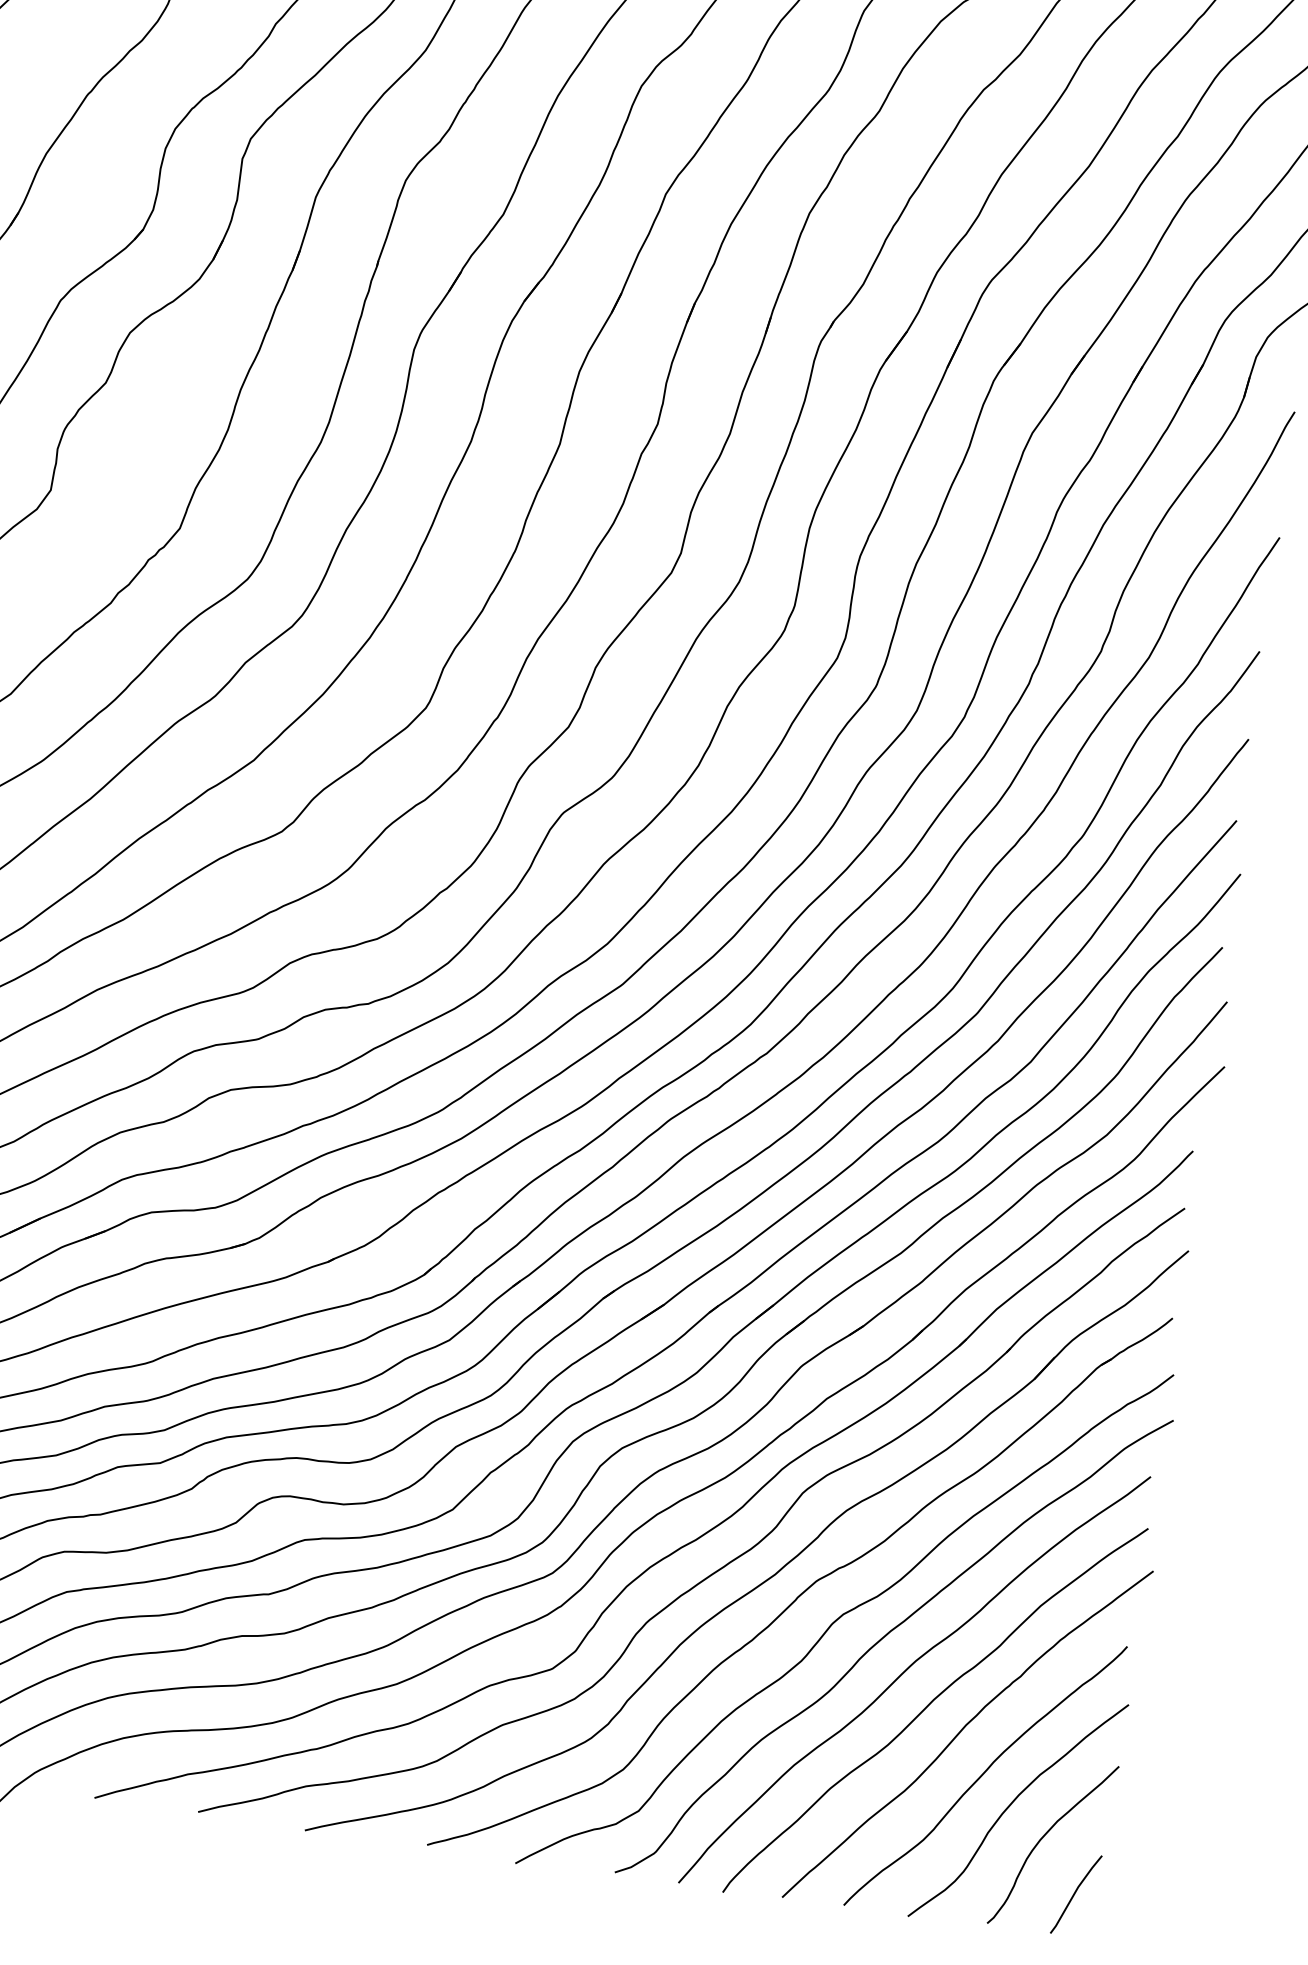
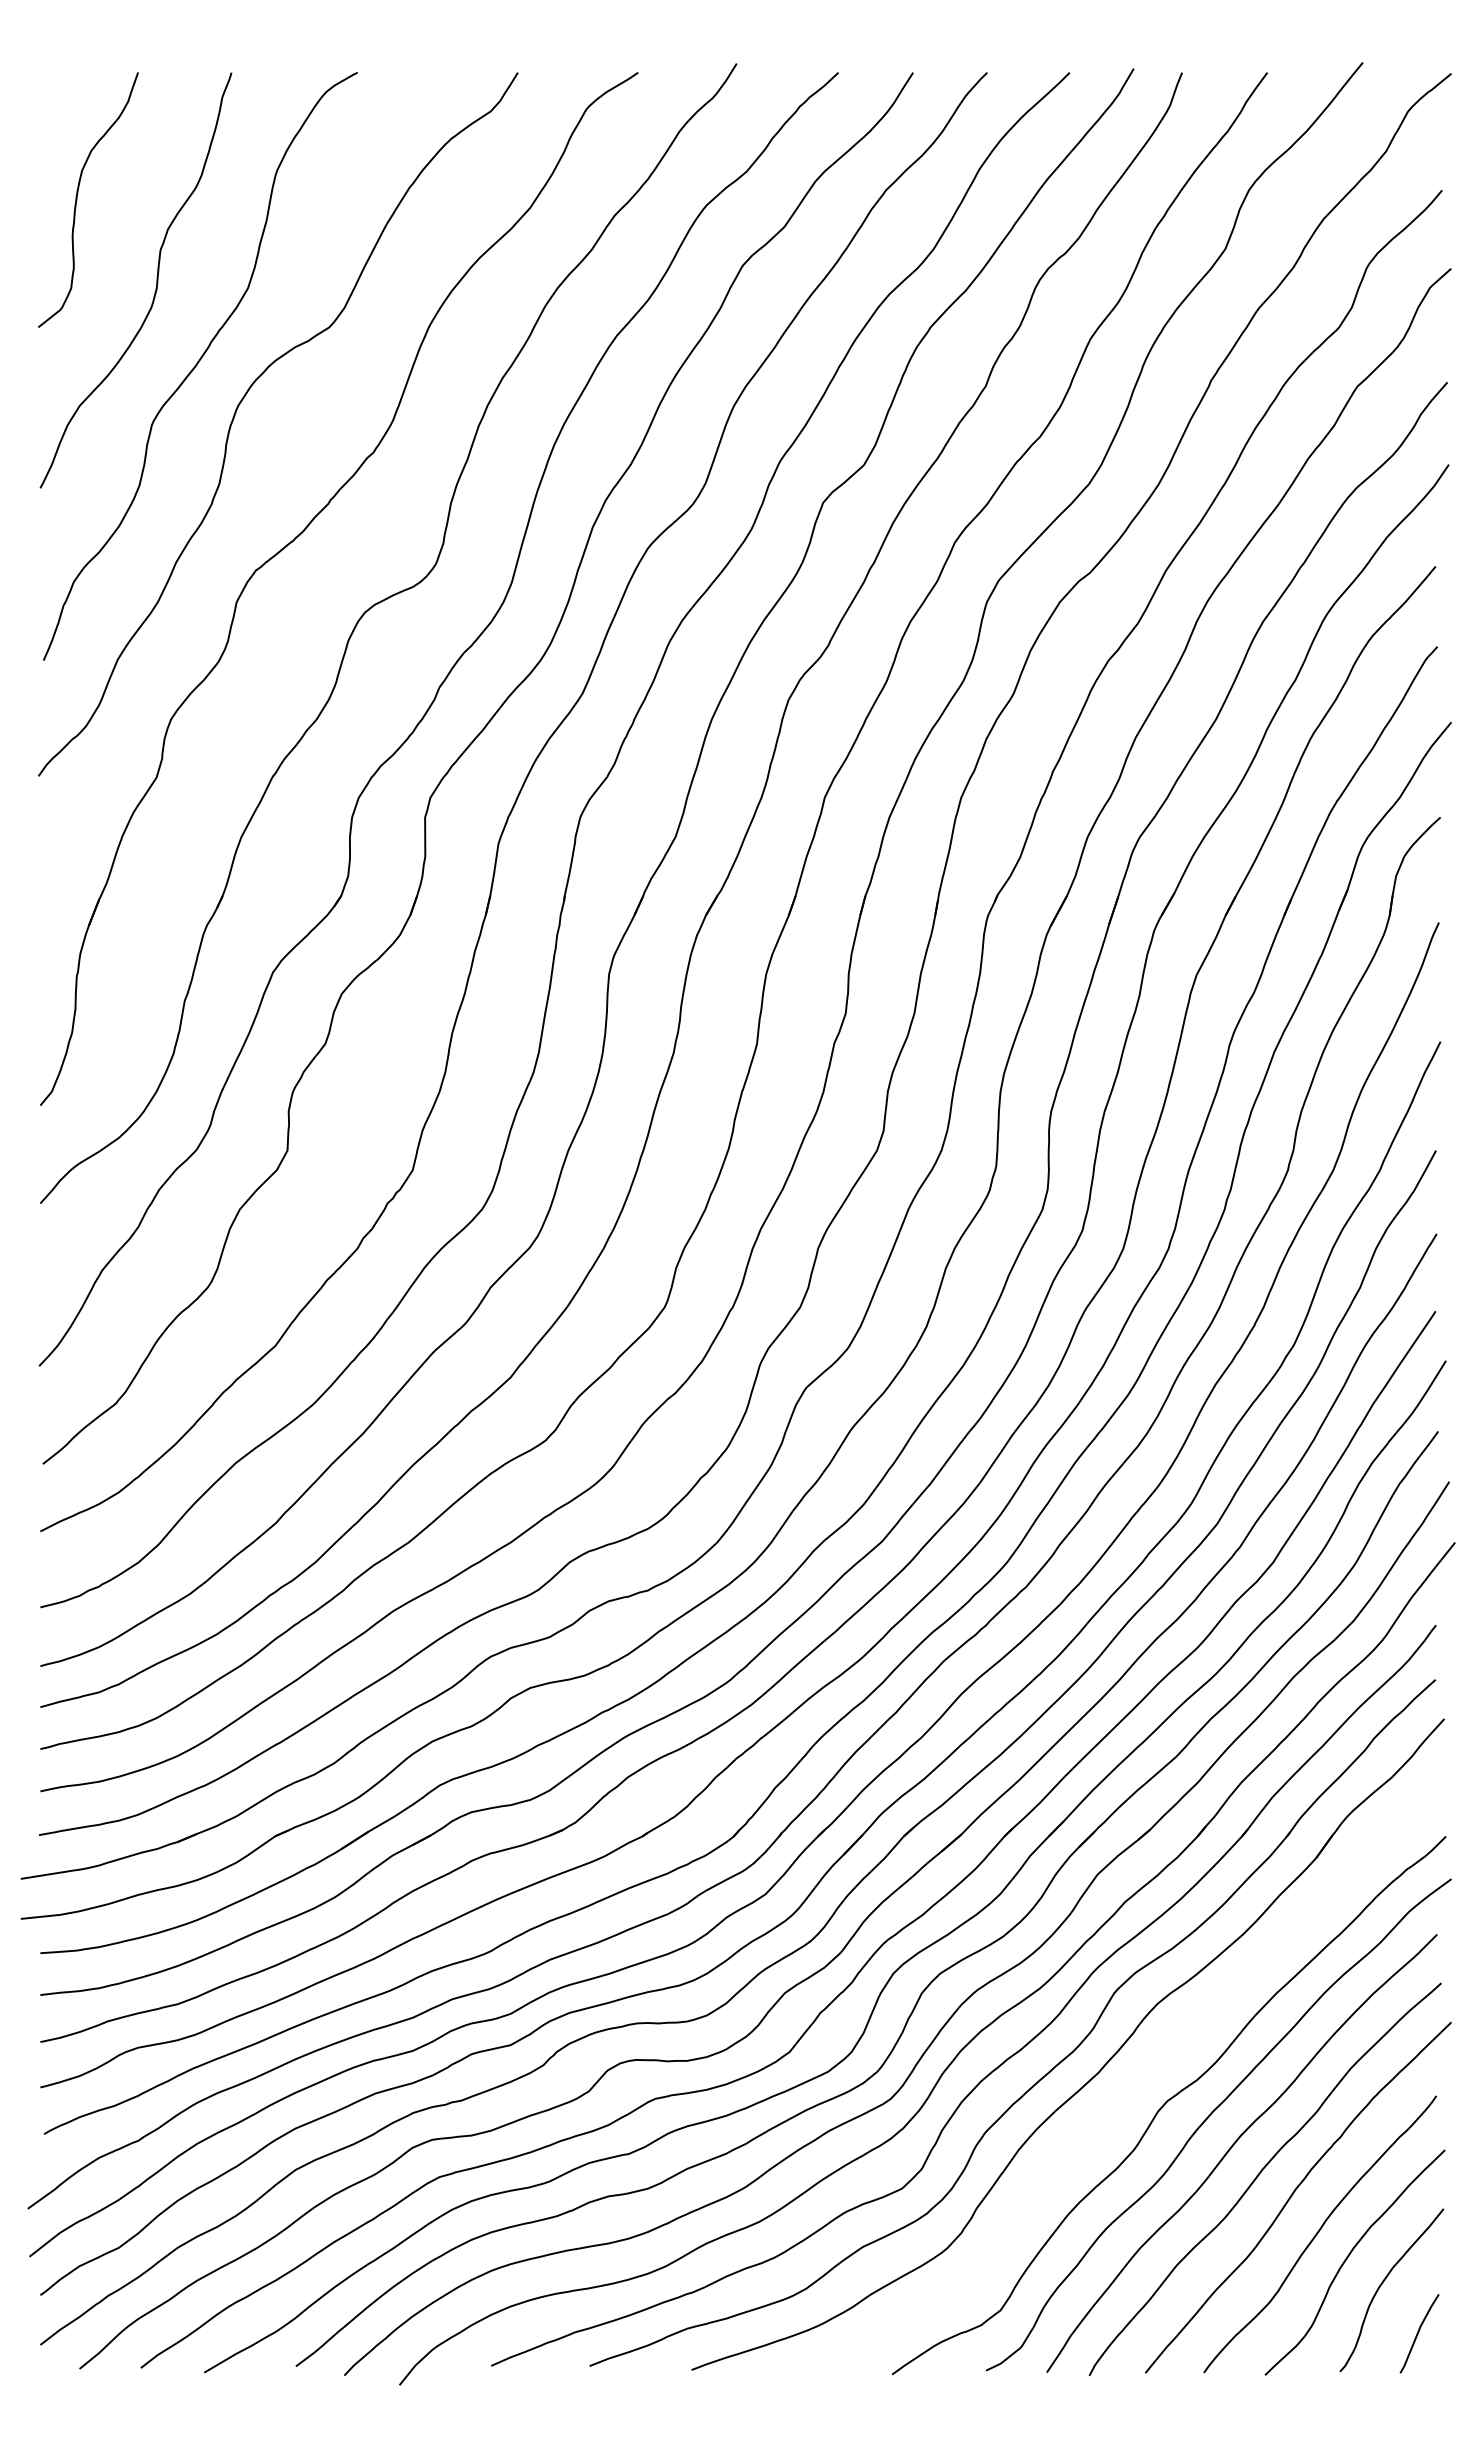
part: (806, 1588) -> (1129, 2081), removed

